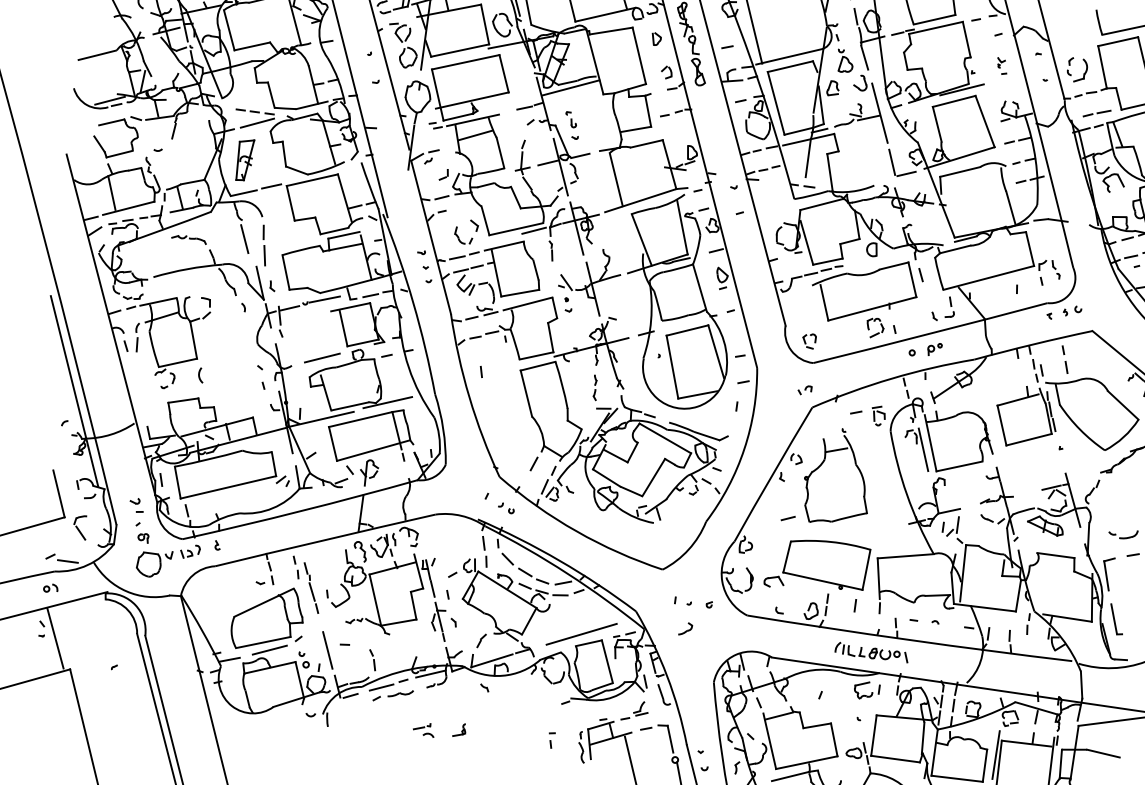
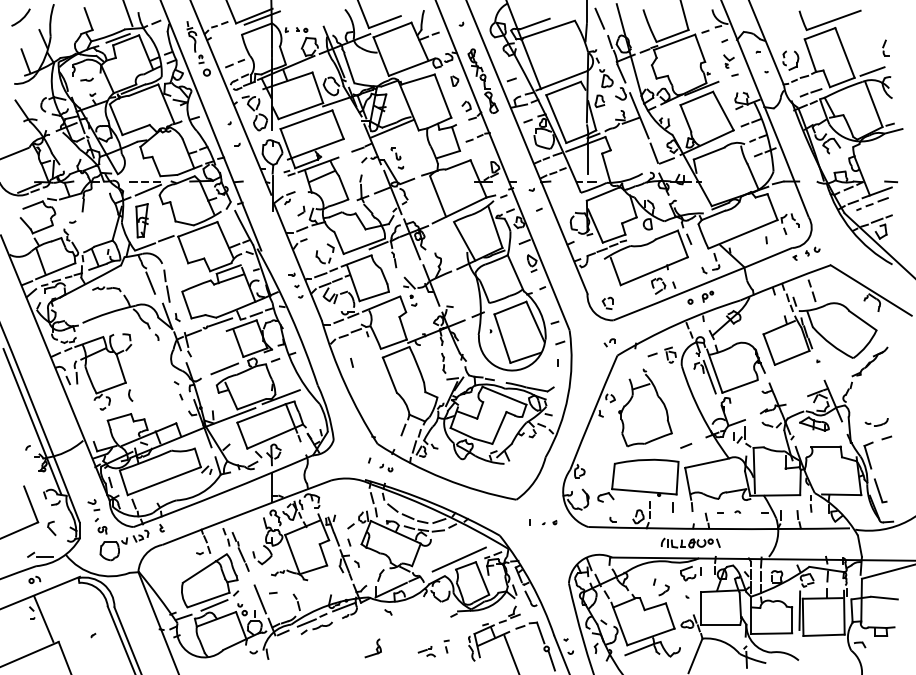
part: (1001, 66) -> (730, 65), size x1.67
line: (788, 518) -> (686, 445), moved
part: (80, 525) -> (51, 527), size x0.71
part: (699, 603) -> (549, 522), size x0.71
part: (685, 629) -> (663, 590), moved
part: (423, 729) -> (426, 651), moved
part: (458, 730) -> (372, 648), size x1.67

